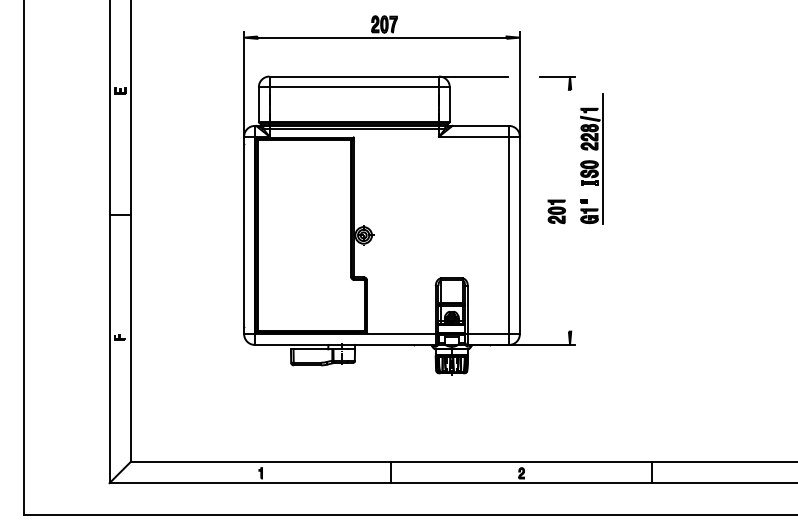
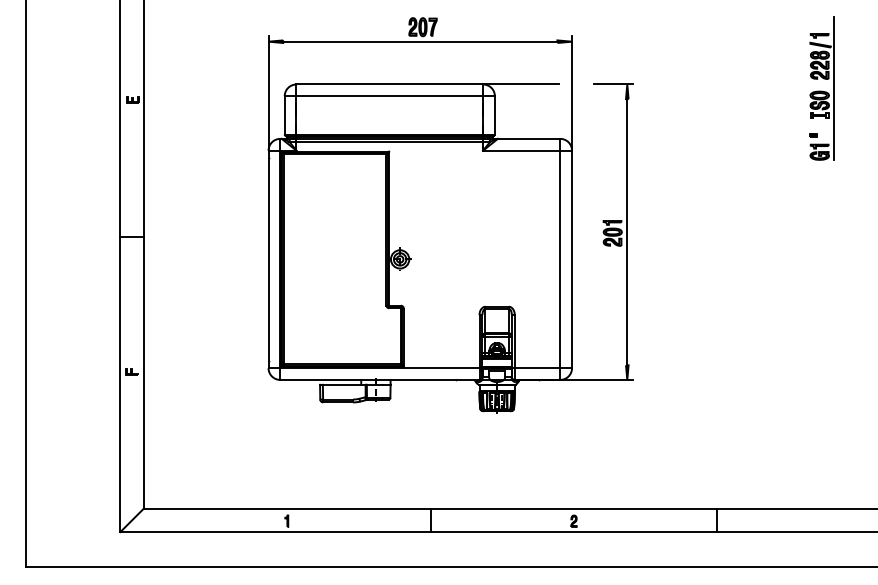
part: (591, 158) -> (821, 88), moved
line: (570, 210) -> (627, 232), added

